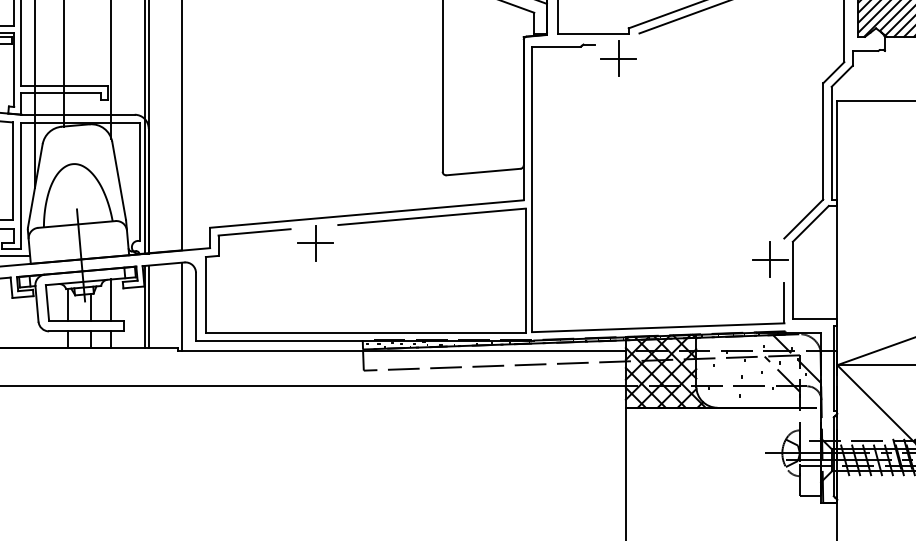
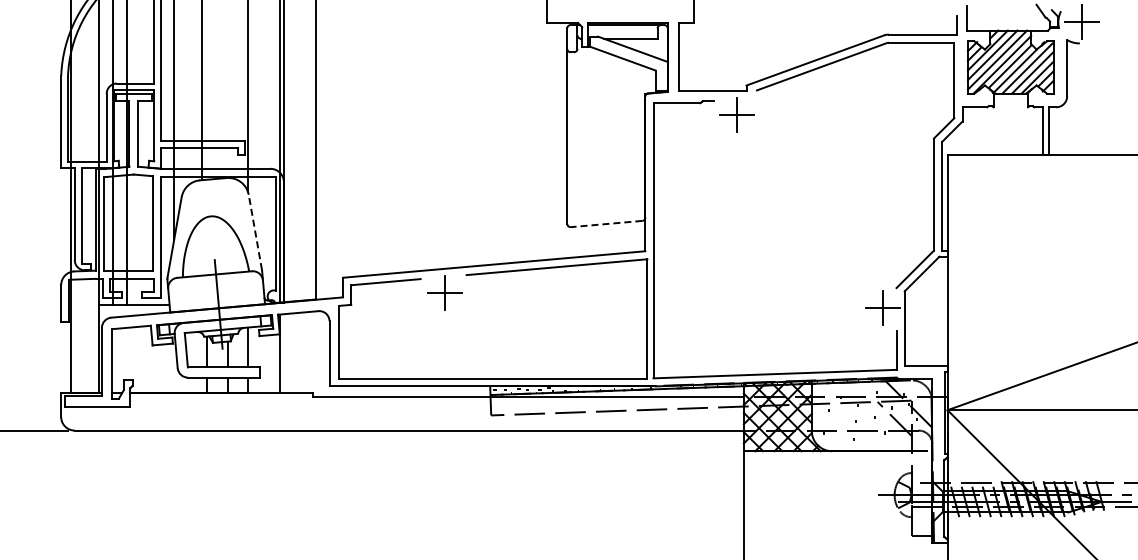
line: (483, 172) -> (606, 224), solid -> dashed
line: (119, 179) -> (255, 231), solid -> dashed
line: (148, 306) -> (283, 353), removed
line: (181, 306) -> (315, 353), removed

